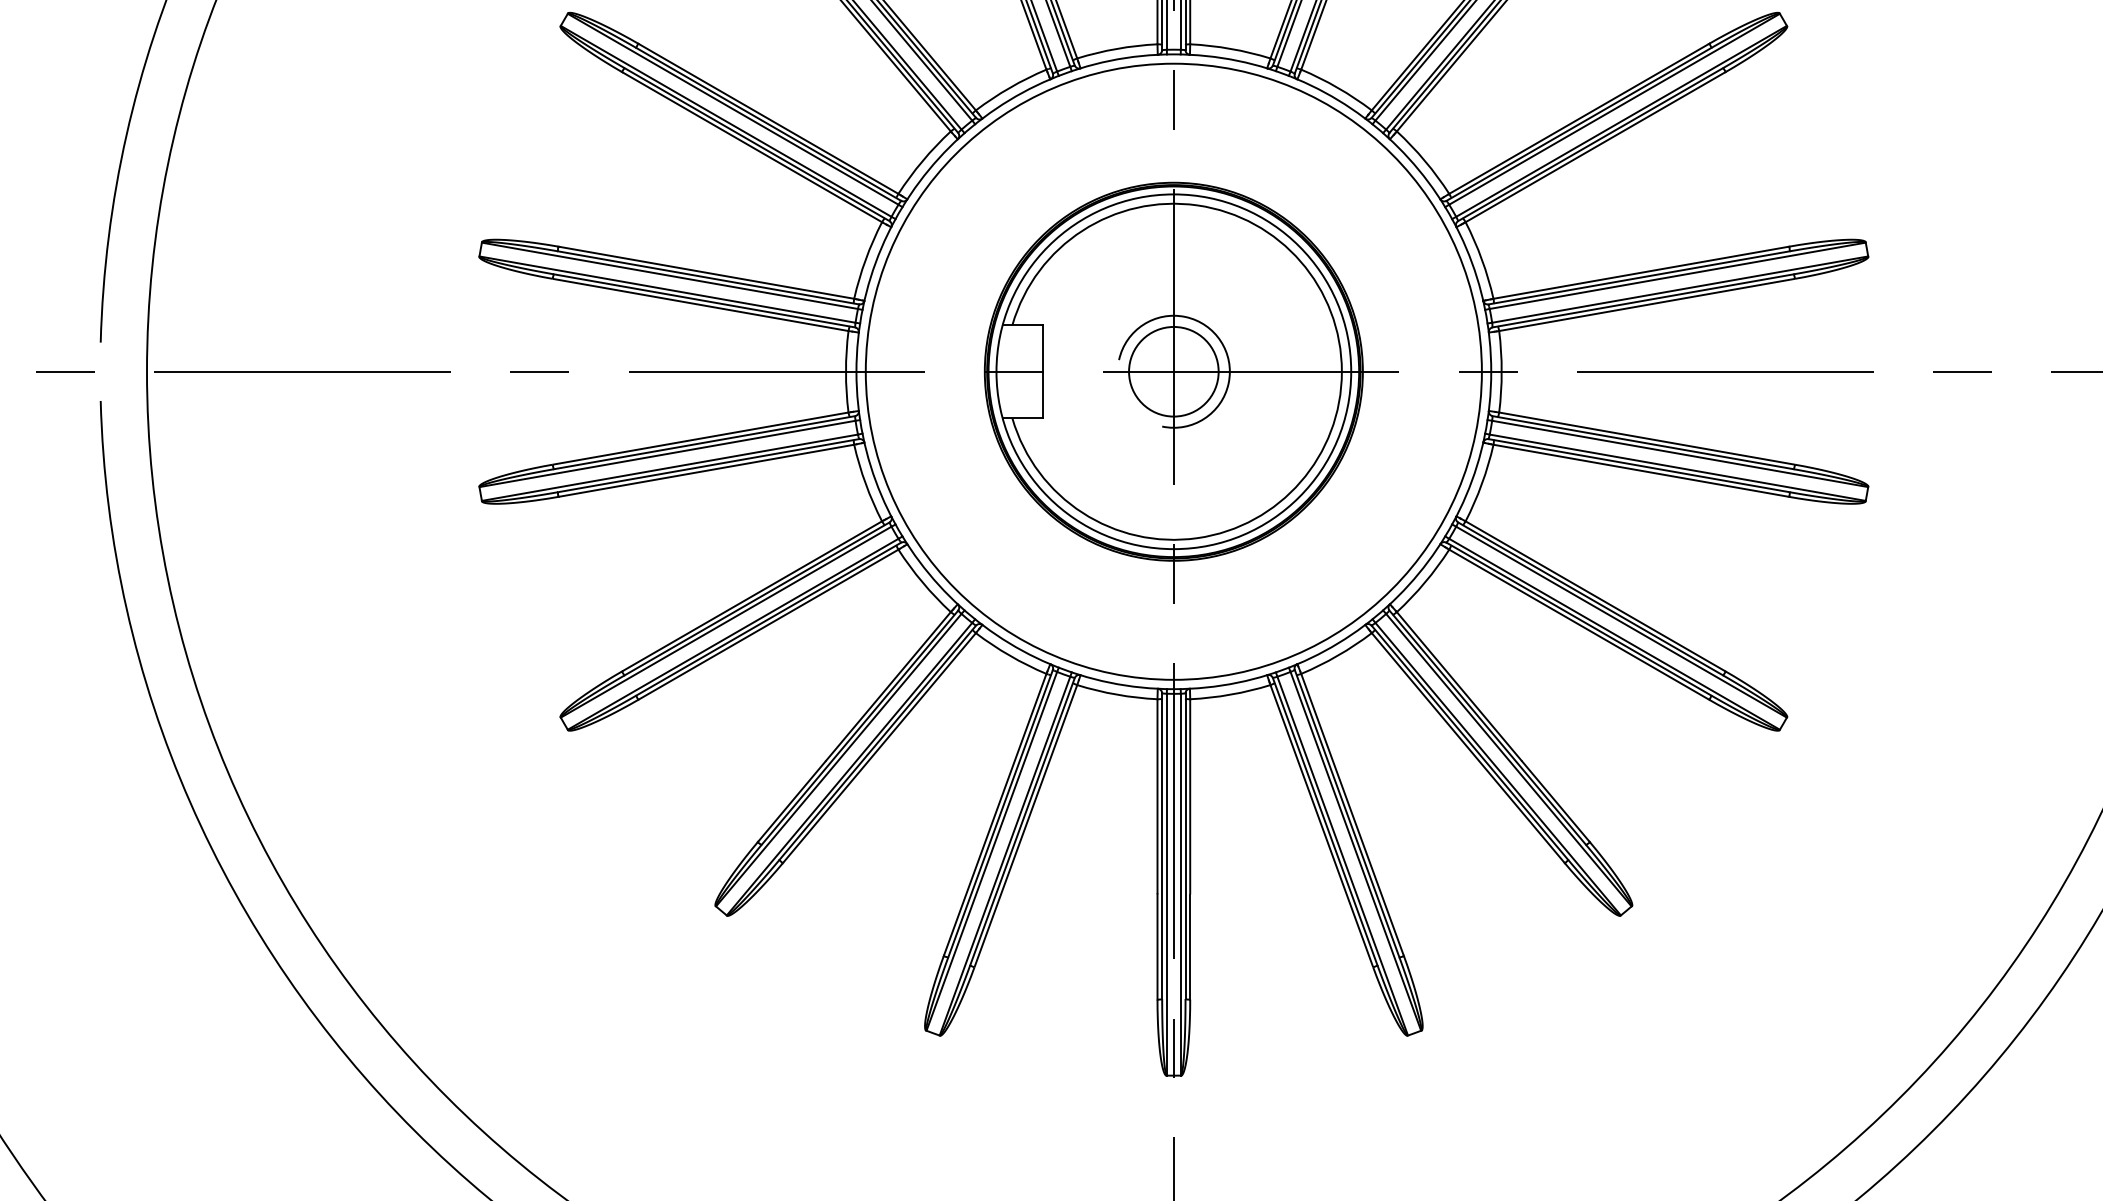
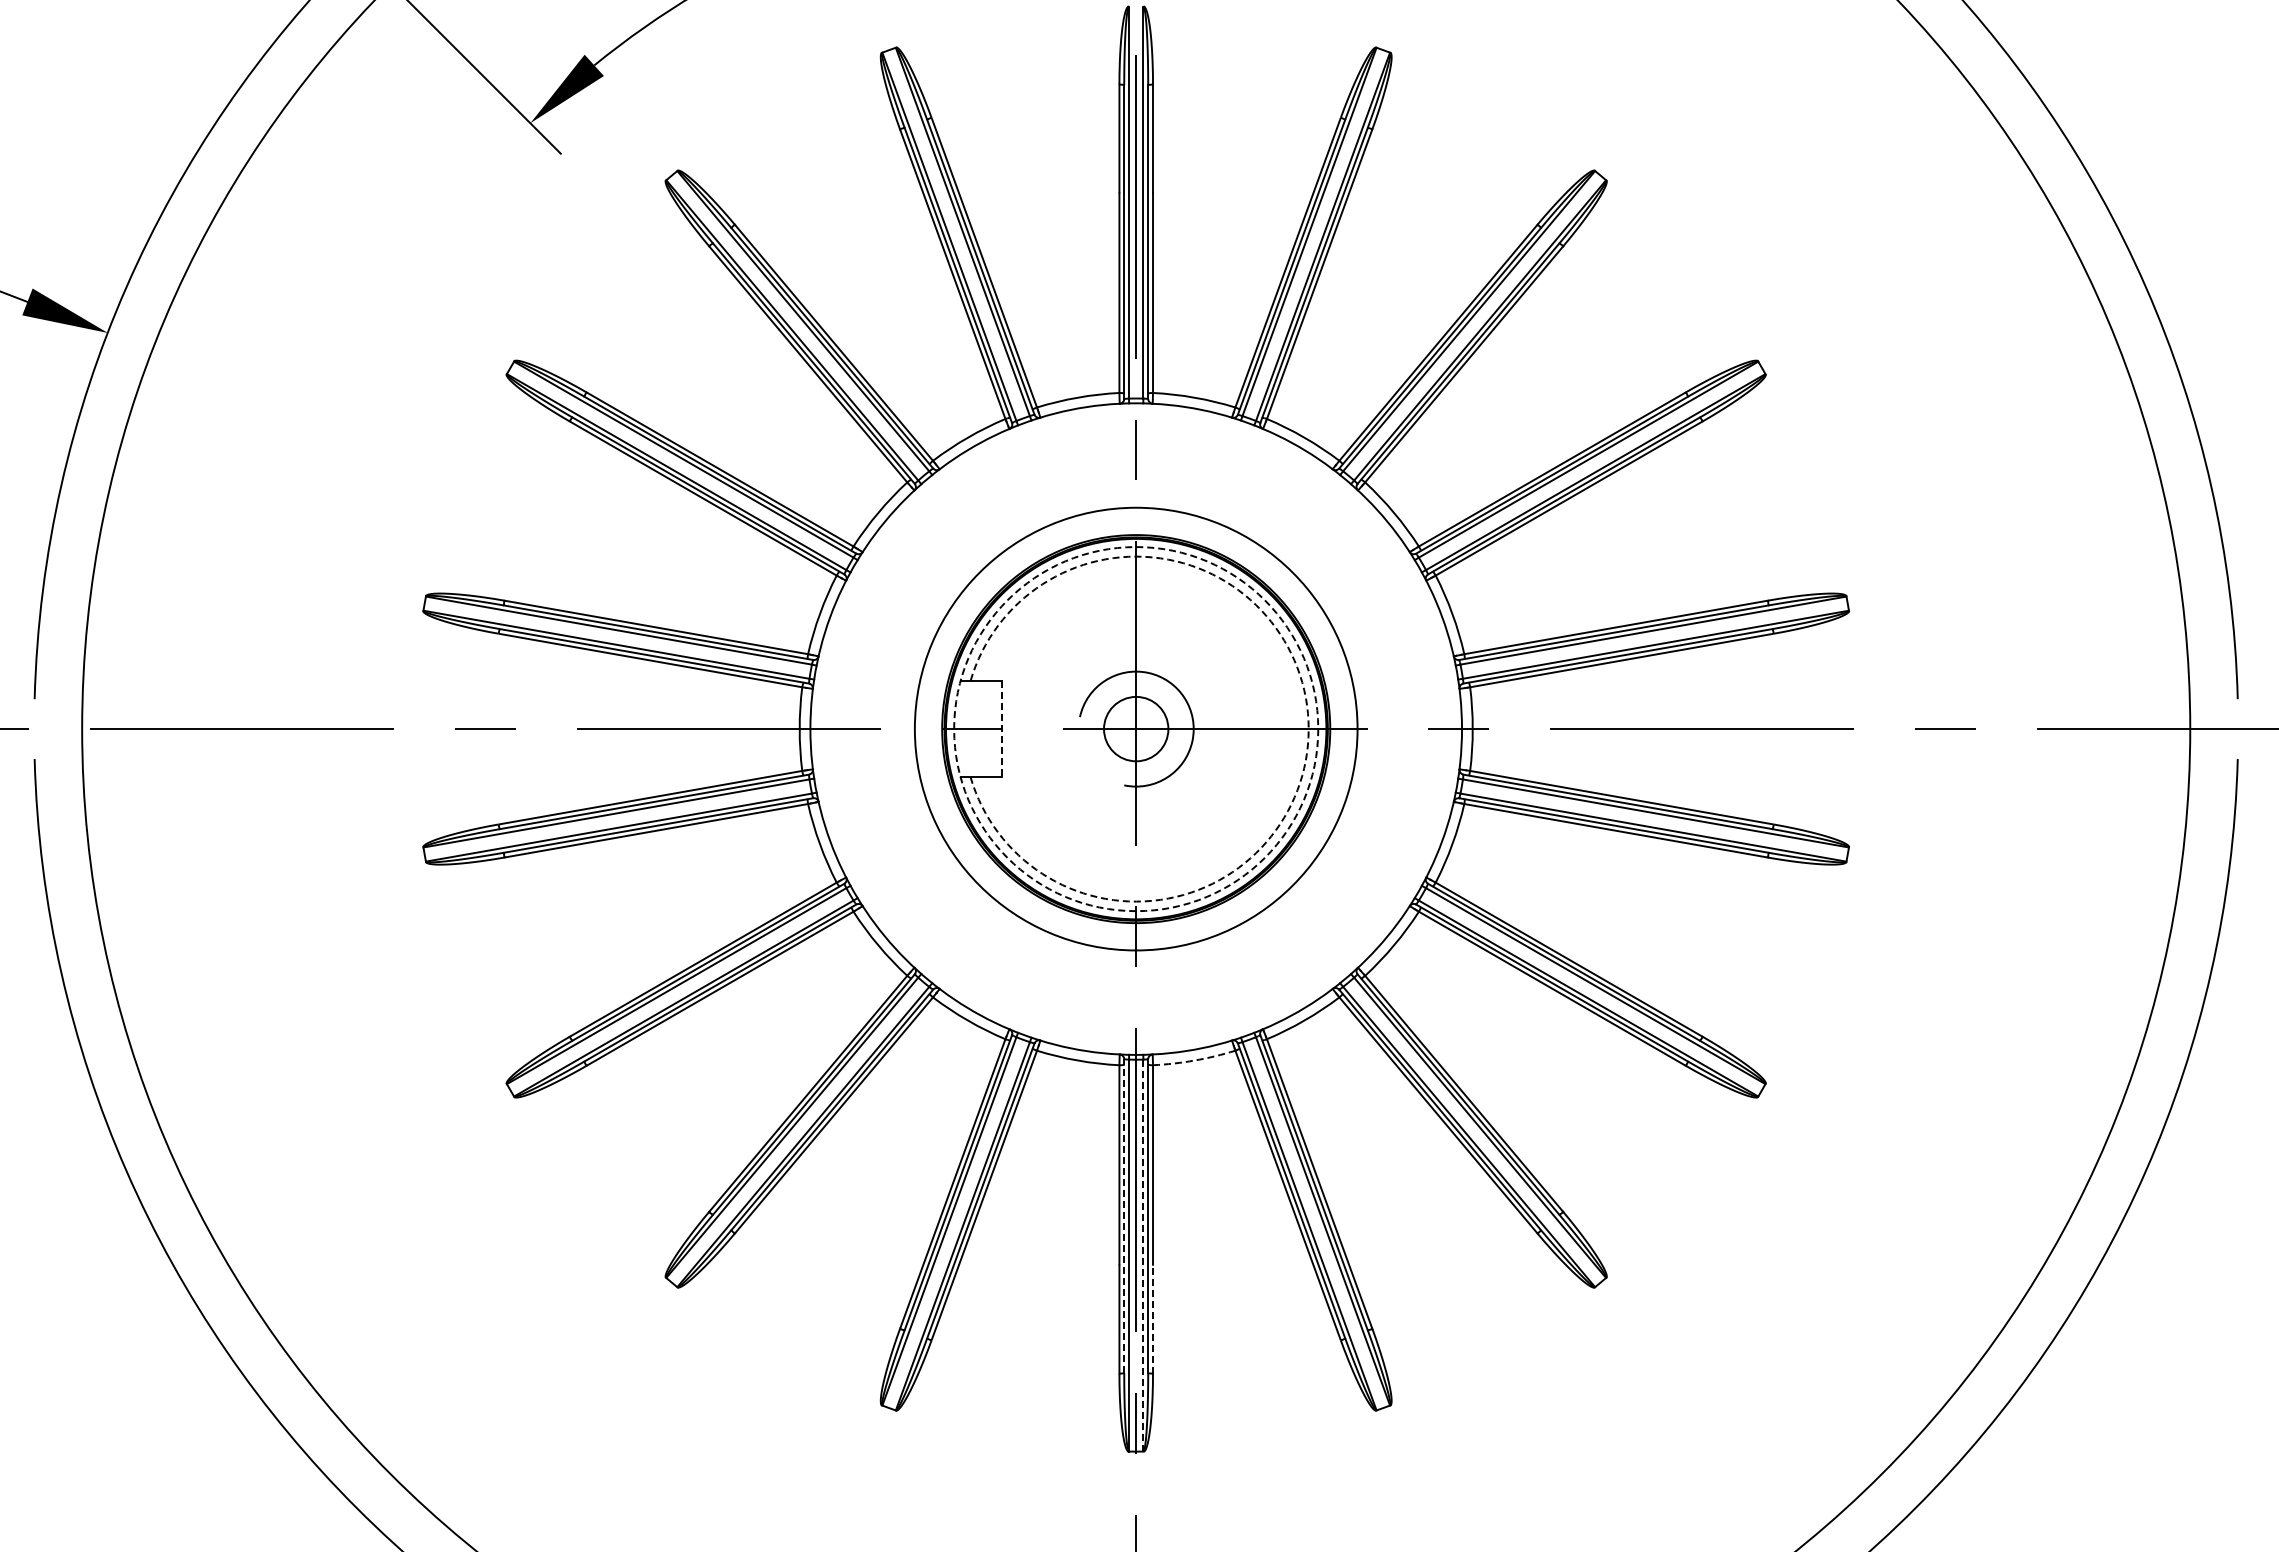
circle: (1174, 371) -> (1136, 728), size x0.7
line: (1043, 372) -> (1002, 729), solid -> dashed
circle: (1174, 372) -> (1136, 729), size x0.7
circle: (1174, 372) -> (1136, 729), solid -> dashed
arc: (1341, 372) -> (1308, 729), solid -> dashed
arc: (1230, 694) -> (1194, 1060), solid -> dashed
line: (1162, 846) -> (1124, 1216), solid -> dashed
line: (1180, 884) -> (1143, 1255), solid -> dashed
line: (1190, 946) -> (1153, 1319), solid -> dashed

